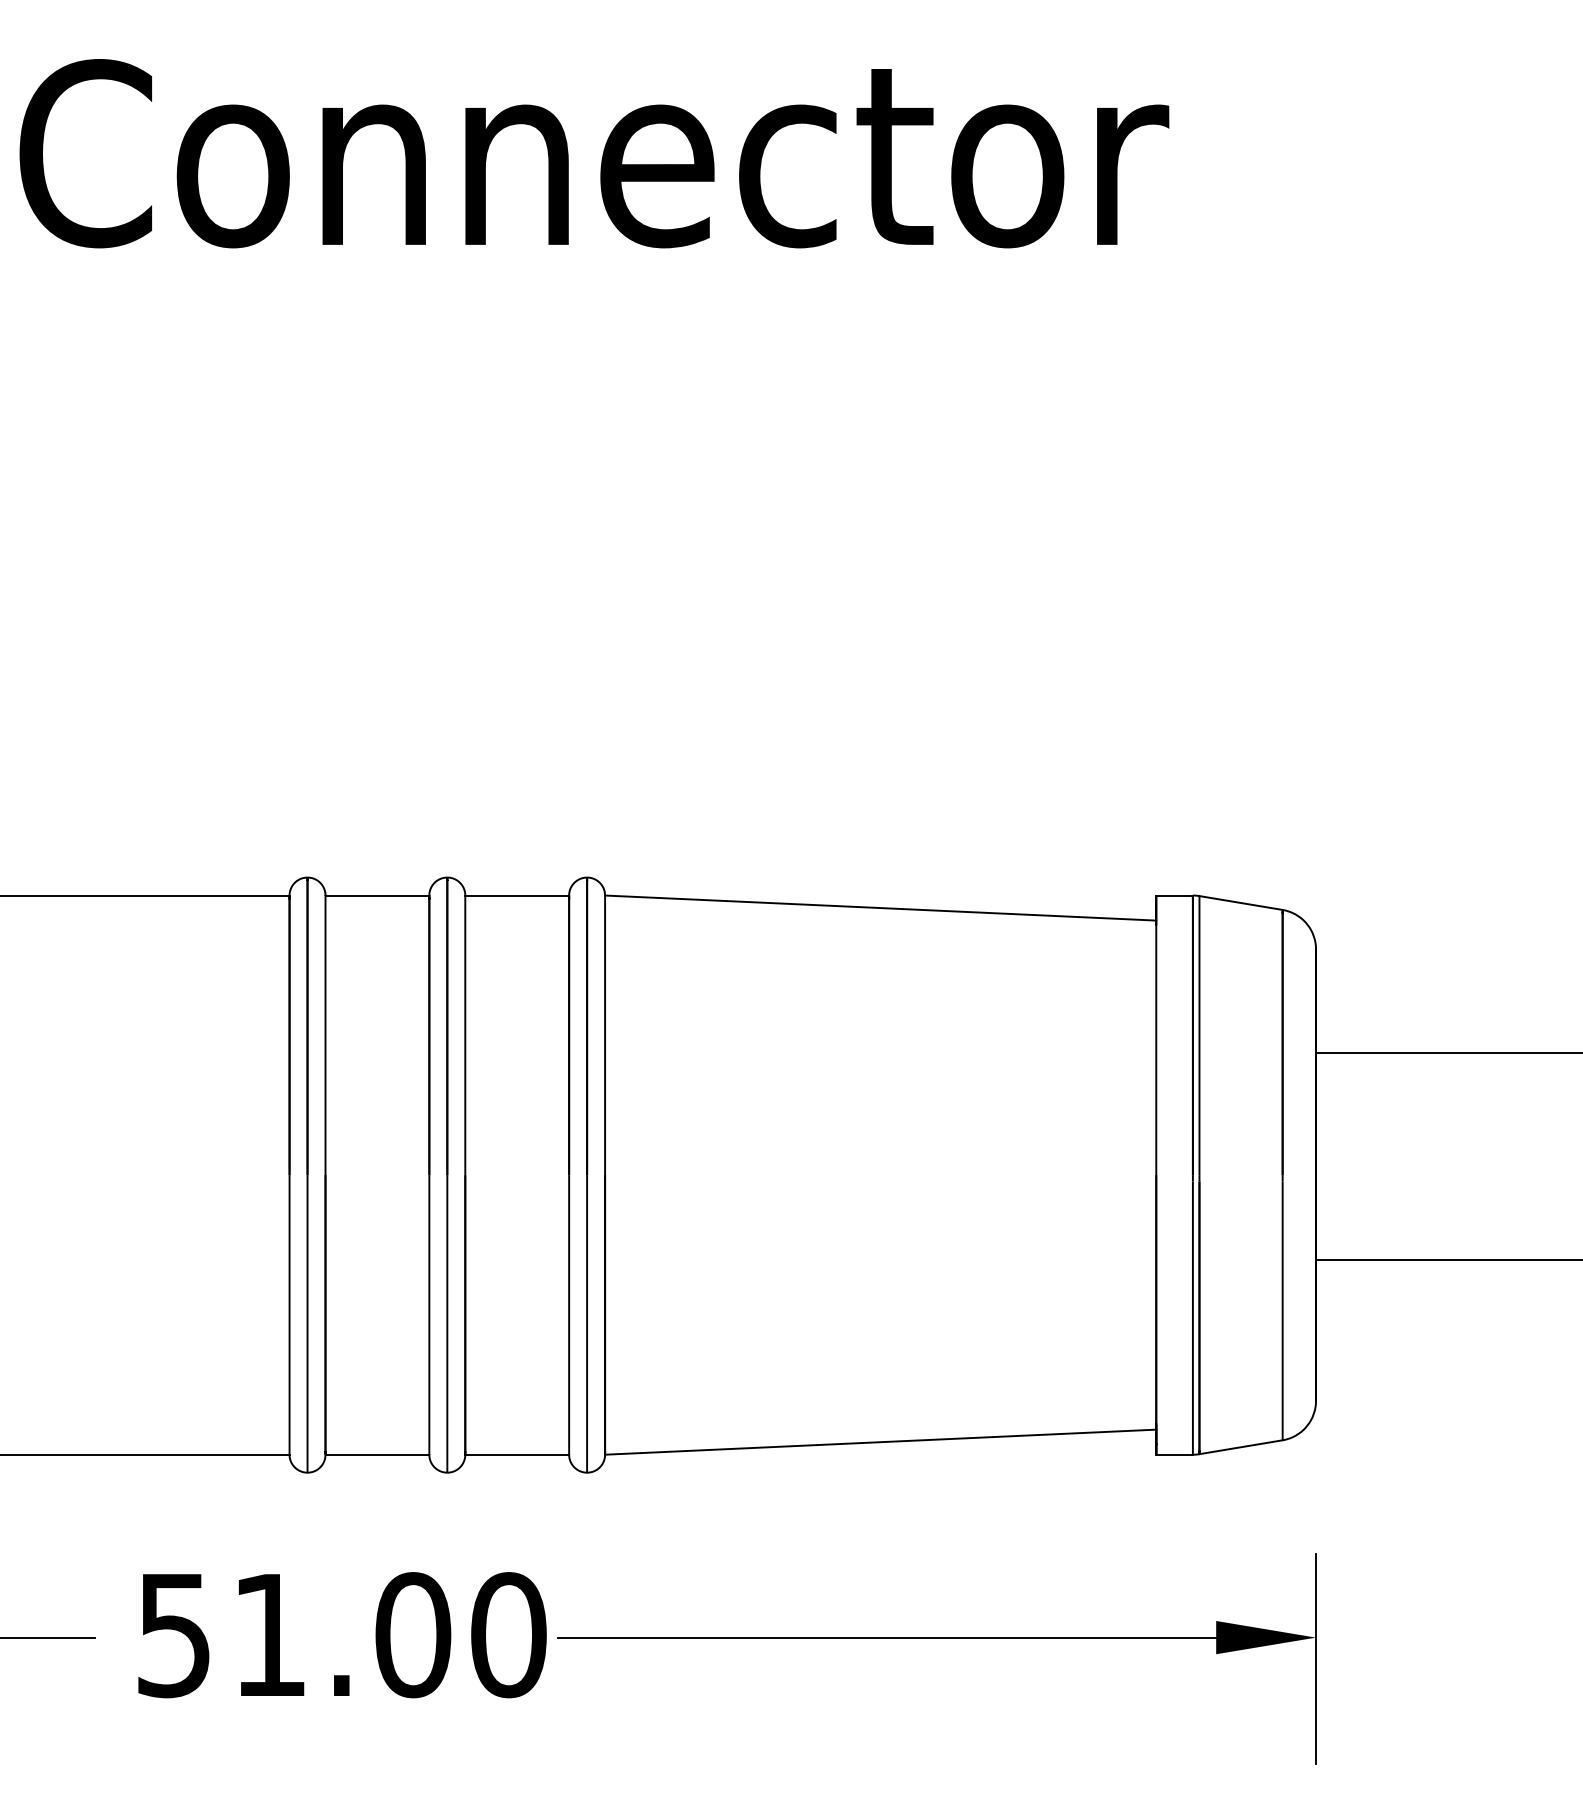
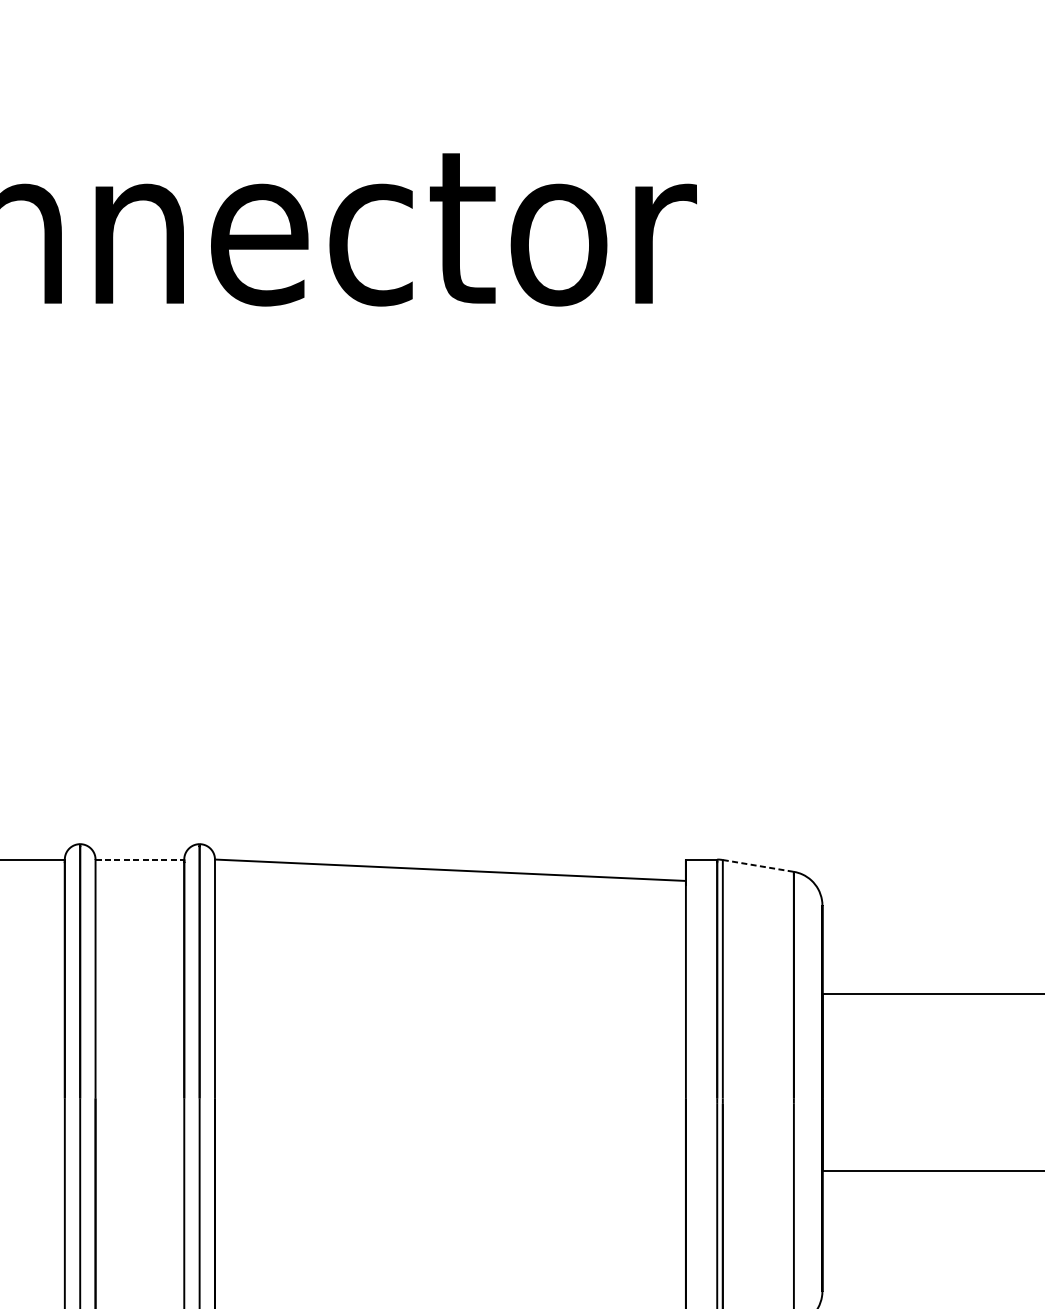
line: (517, 895) -> (140, 859), solid -> dashed
line: (1241, 903) -> (758, 866), solid -> dashed

